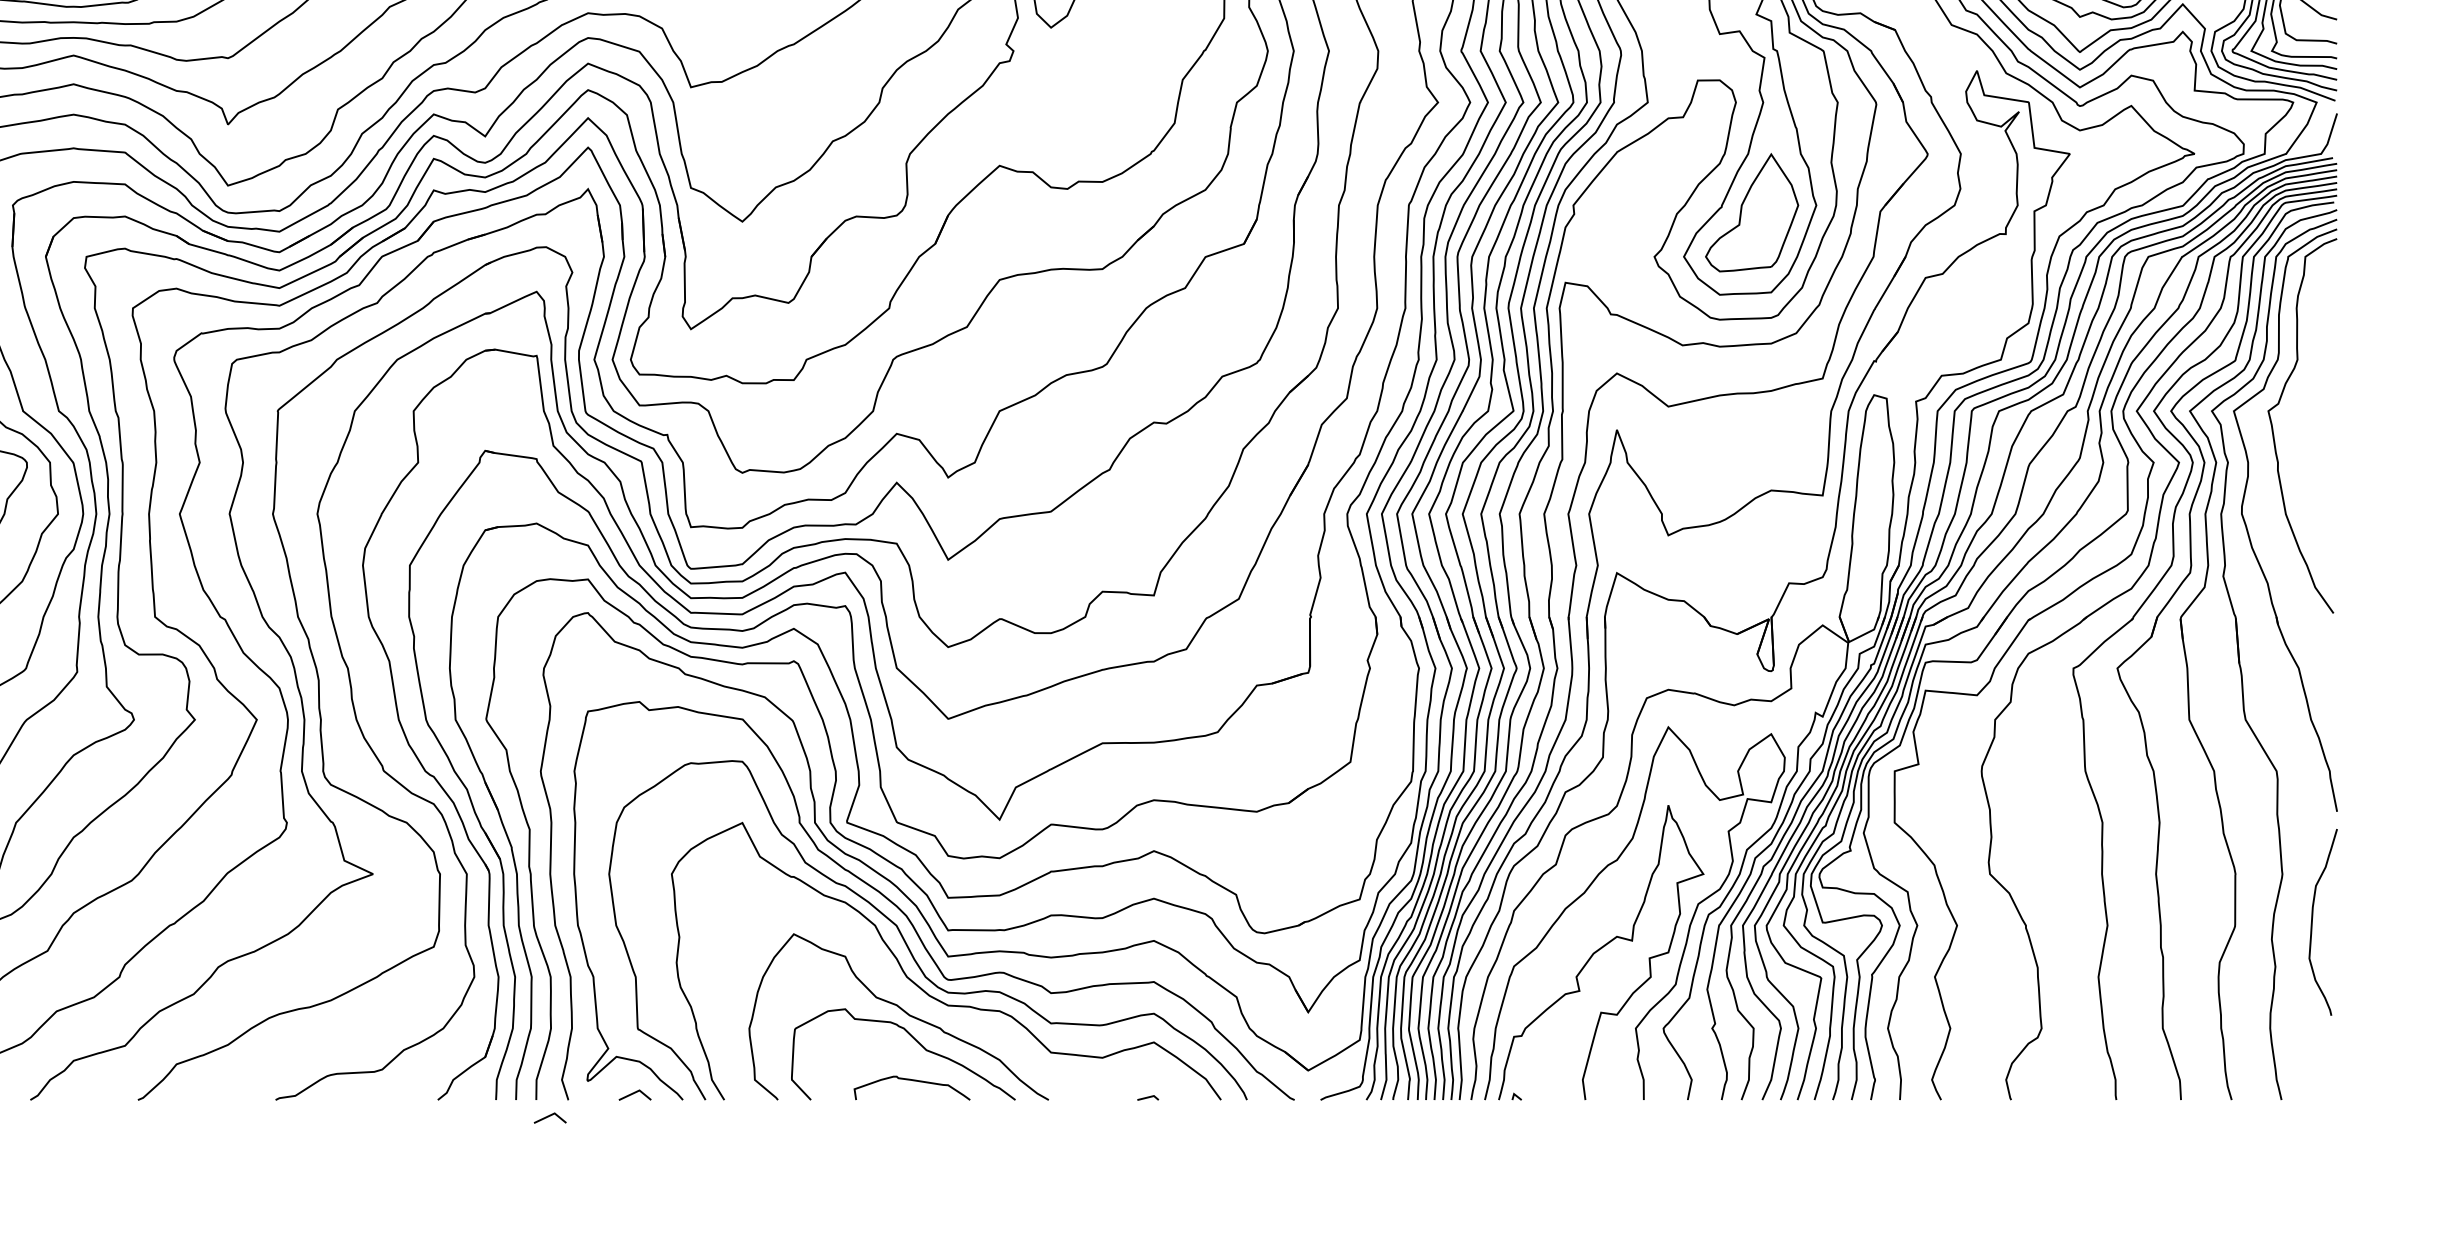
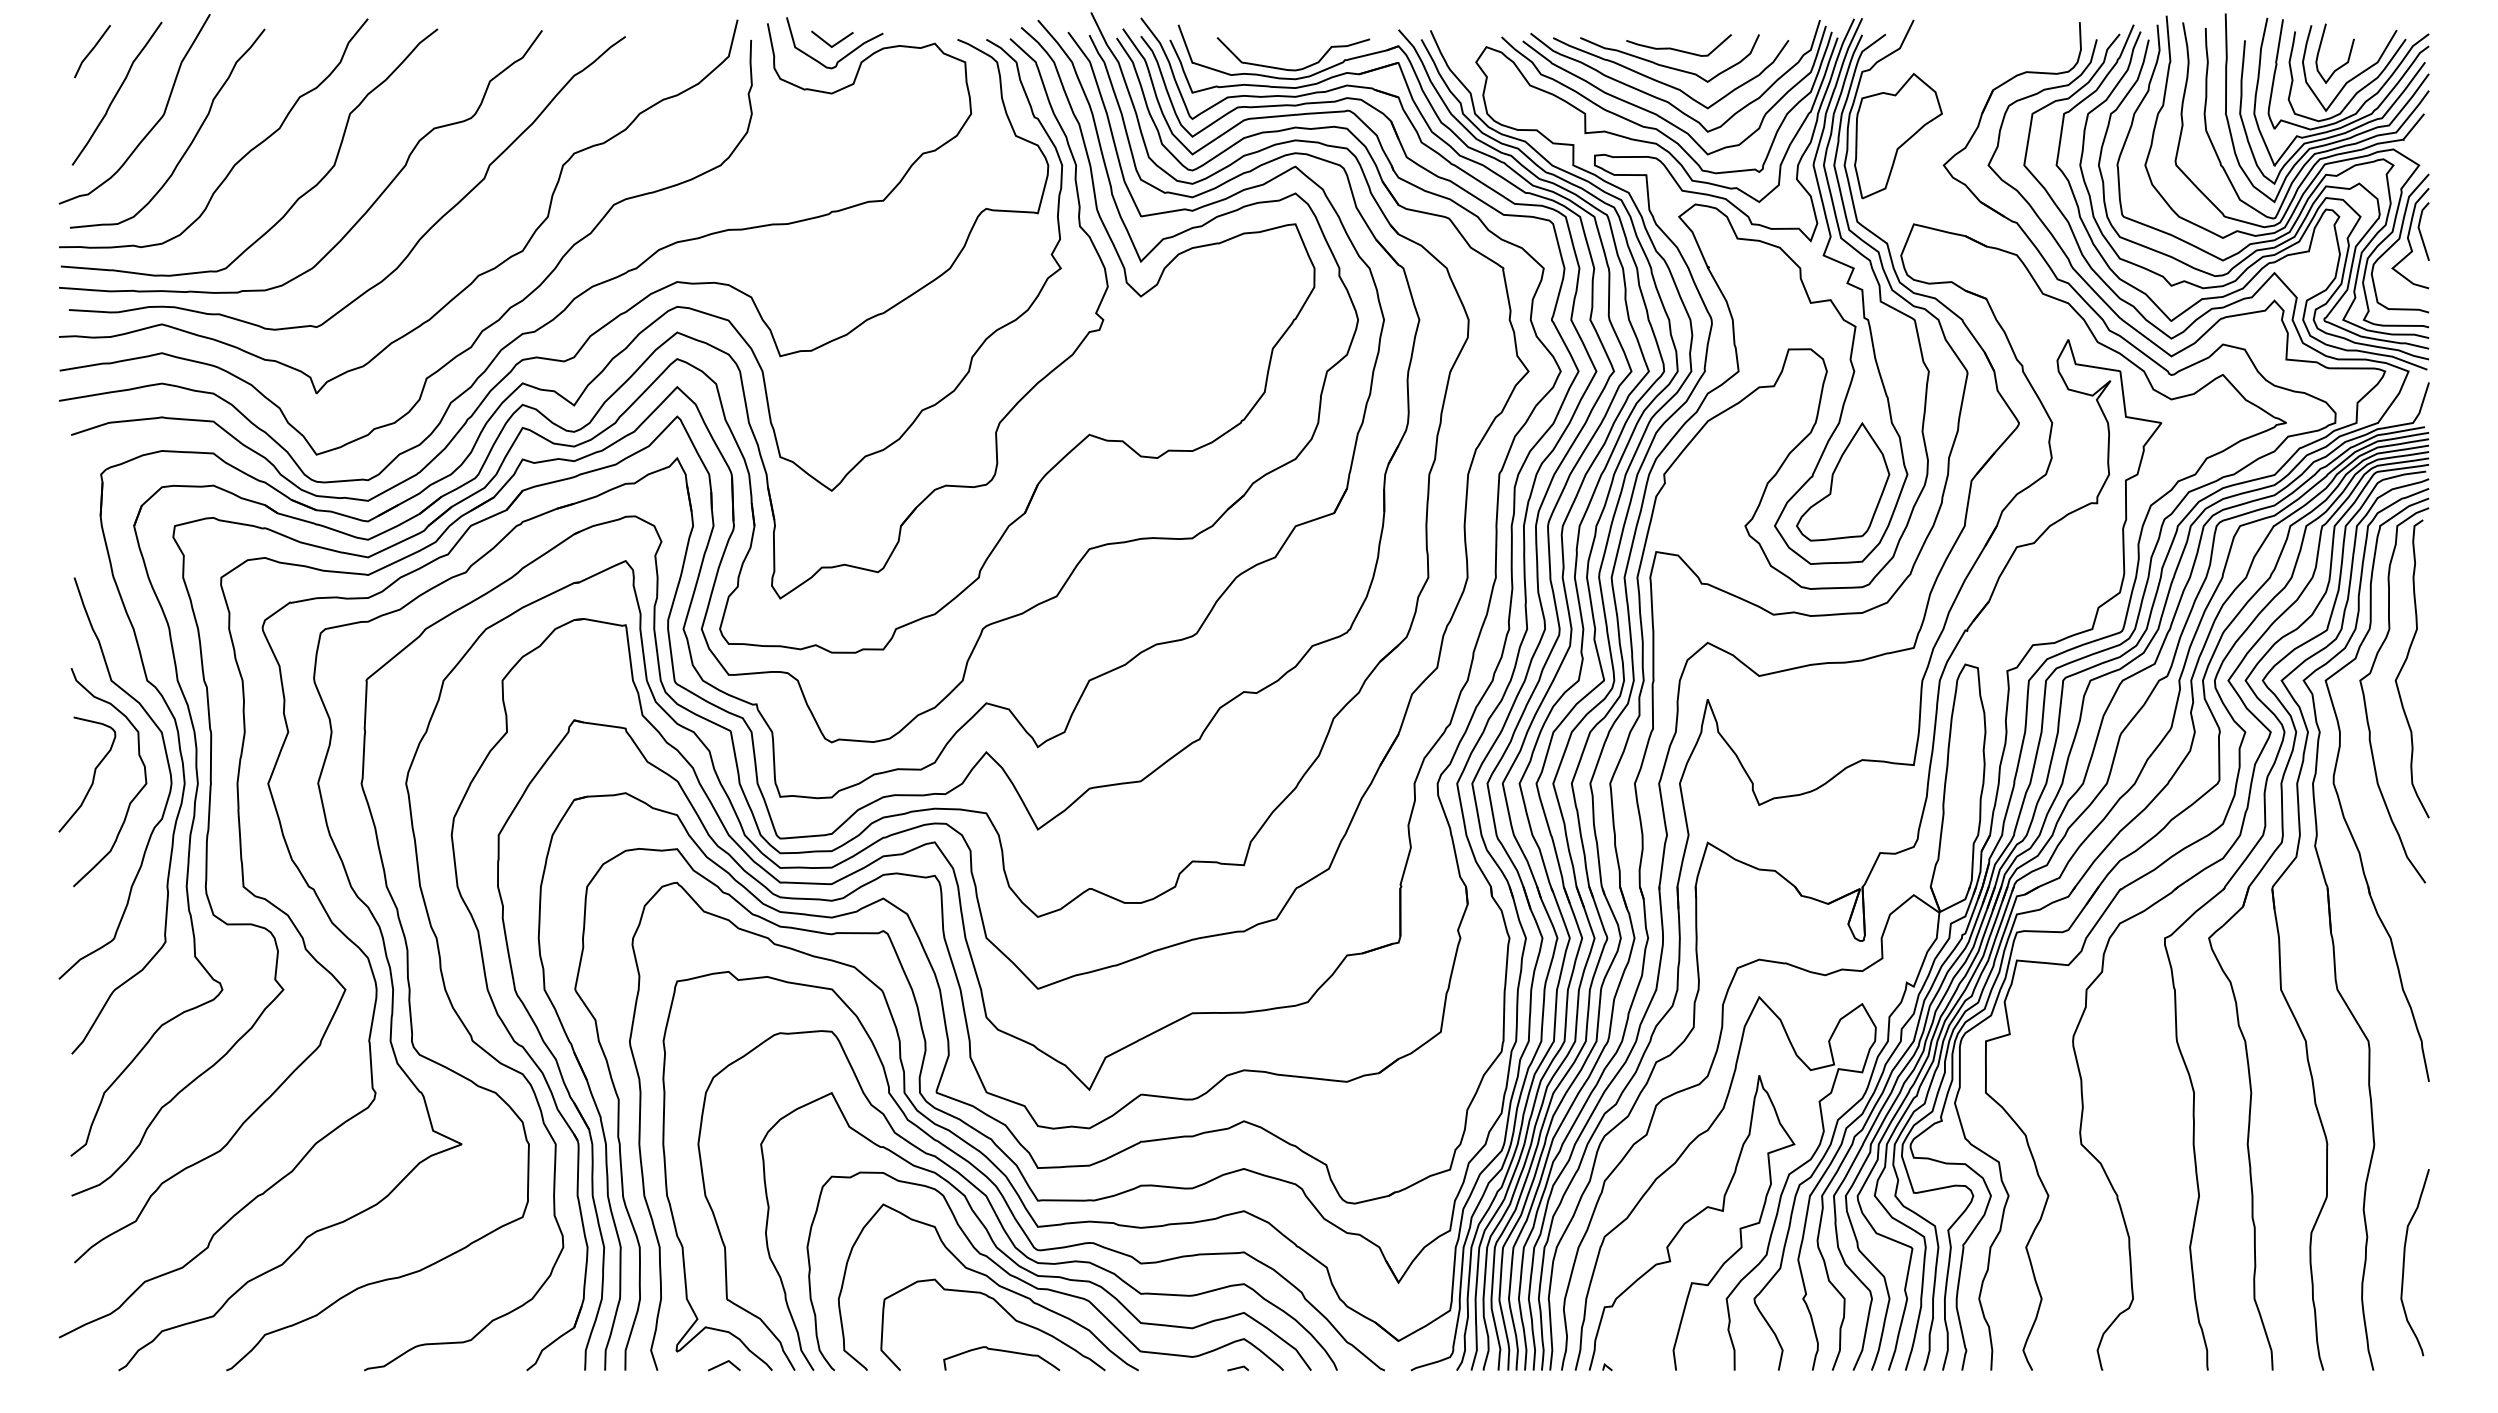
curve: (2312, 396) -> (2404, 665), added
curve: (2312, 922) -> (2404, 1262), moved
curve: (954, 1018) -> (1044, 1288), added
line: (549, 1116) -> (638, 1387), removed

